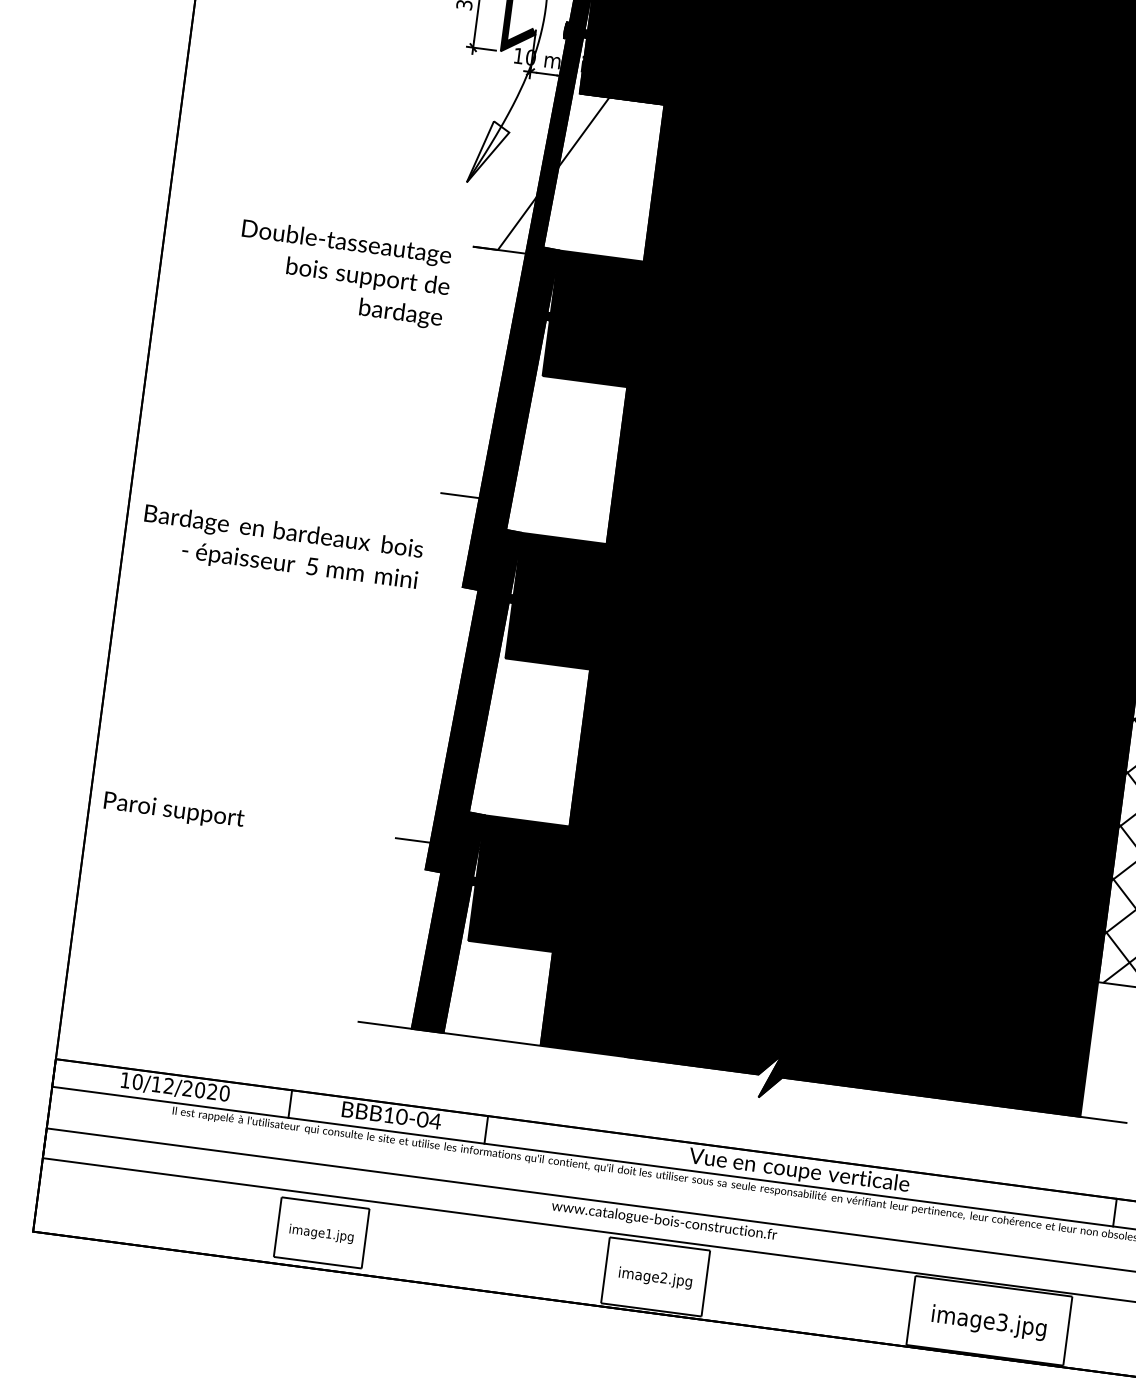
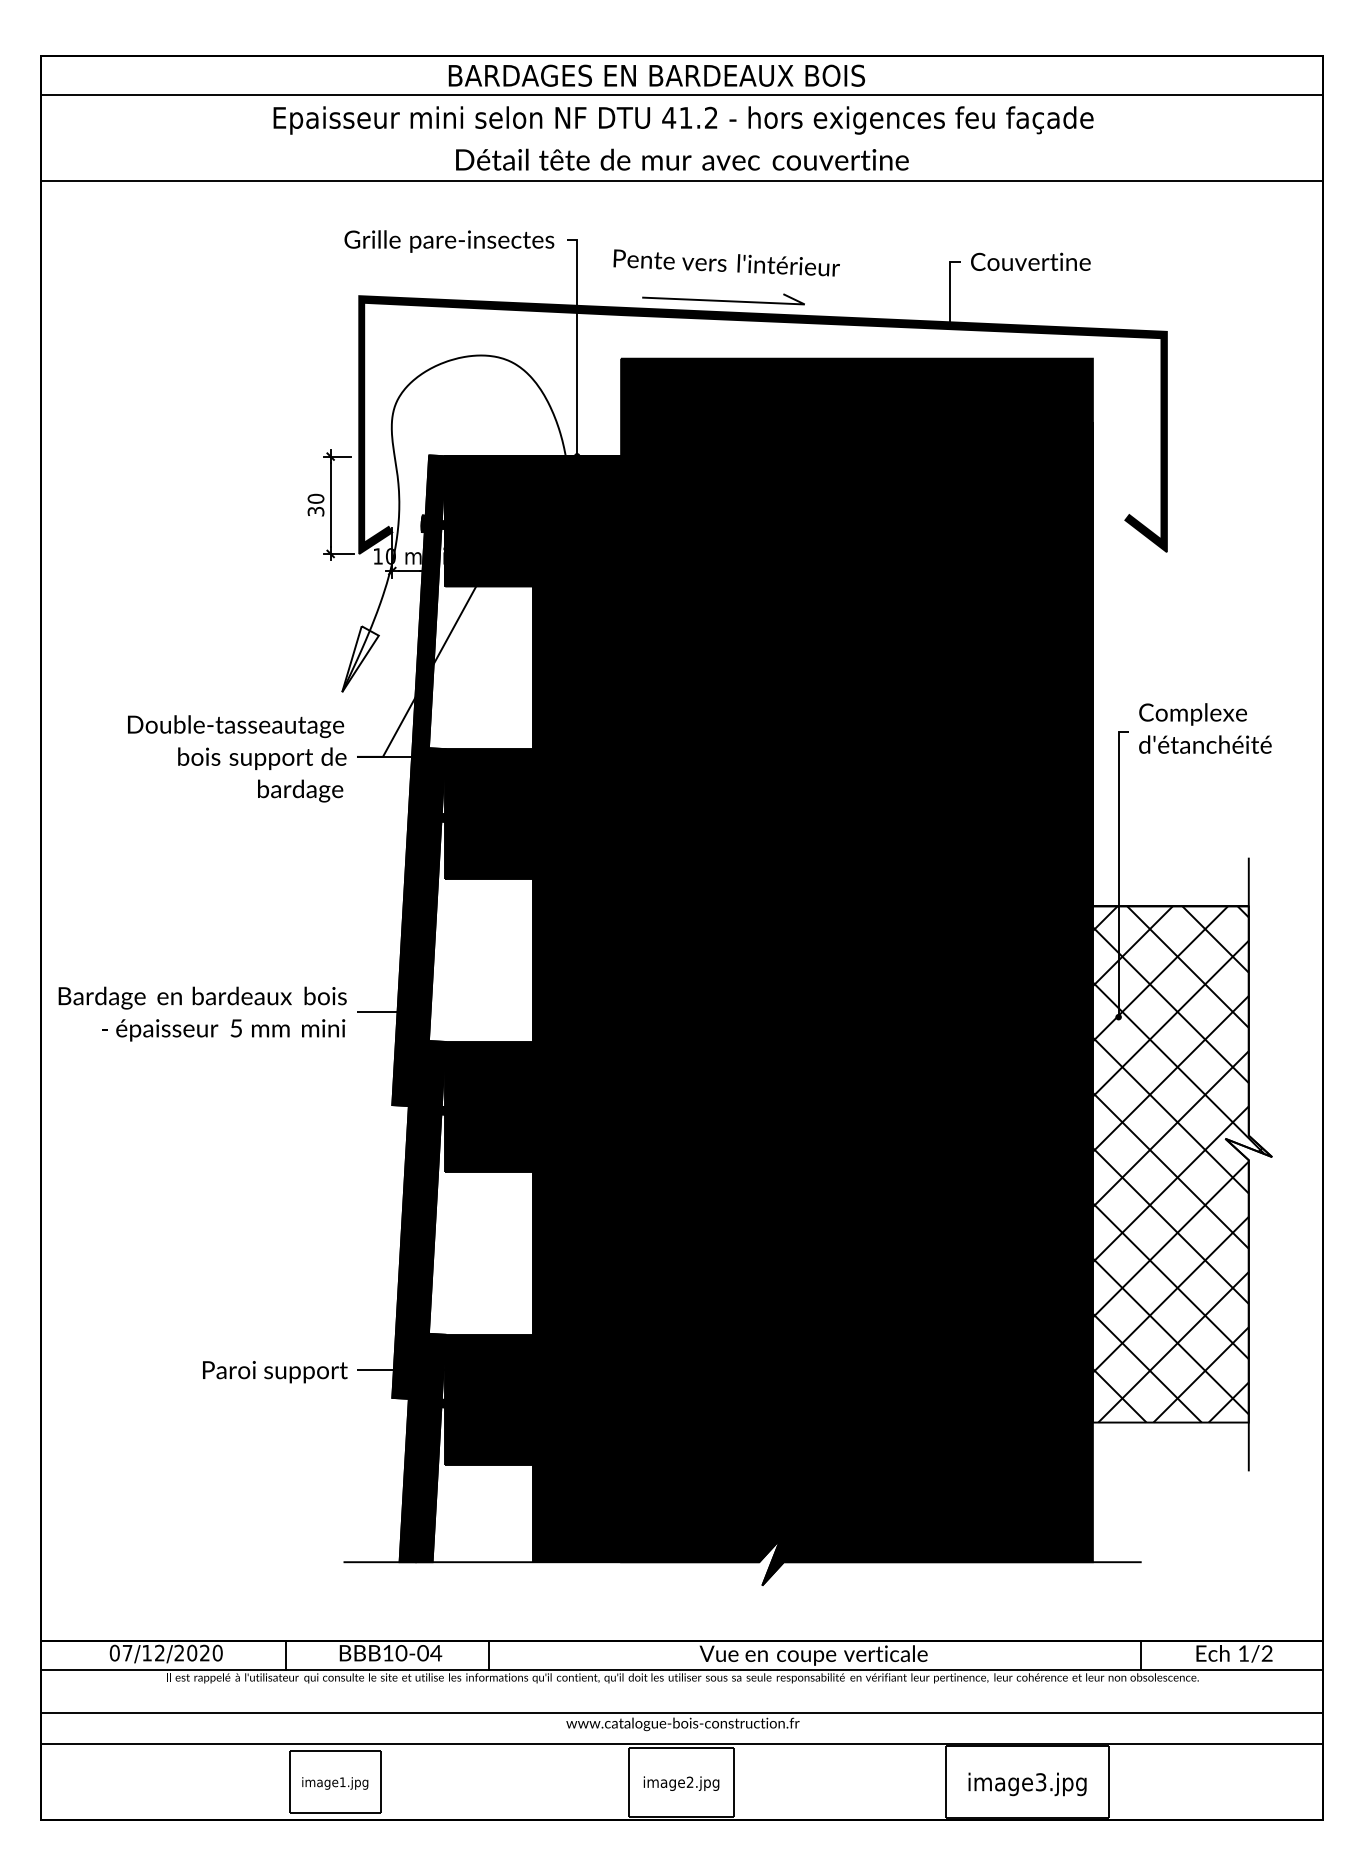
text: (344, 274) -> (237, 758), moved
text: (281, 547) -> (202, 1013), moved
text: (174, 811) -> (275, 1372), moved
text: (131, 1080) -> (120, 1652), 10/12/2020 -> 07/12/2020

